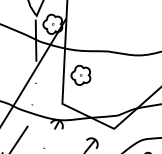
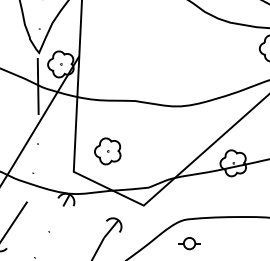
part: (80, 75) -> (107, 151), moved

